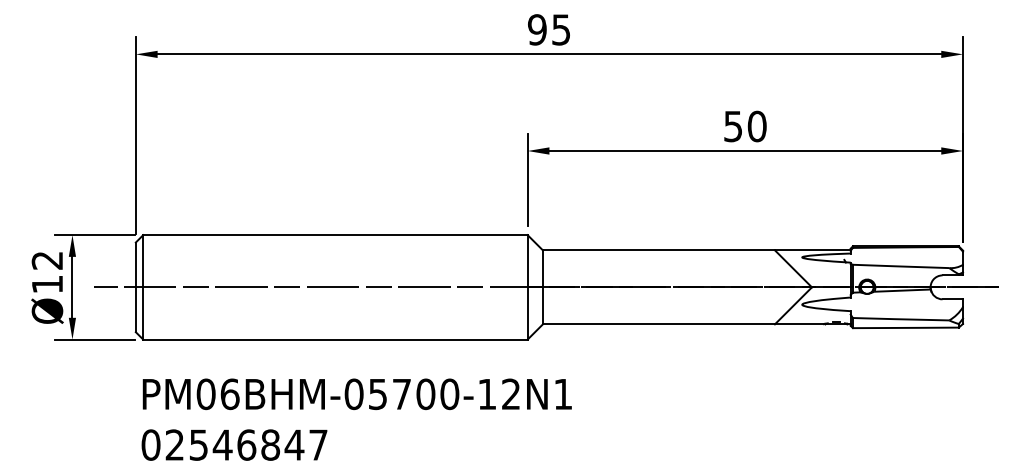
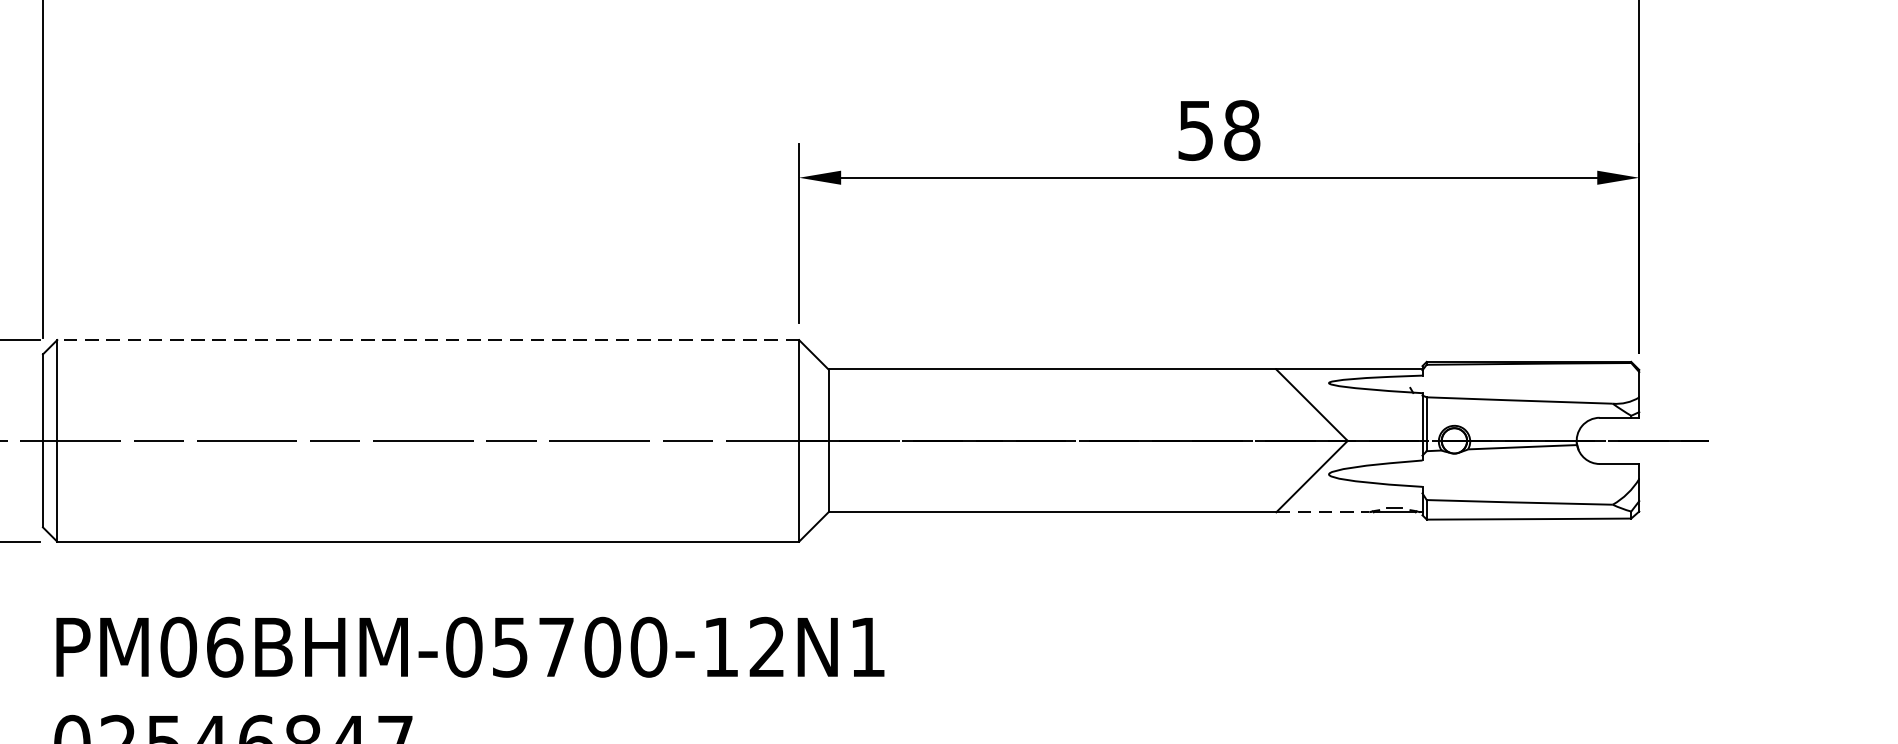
text: (756, 126) -> (1240, 130), 50 -> 58
line: (334, 235) -> (426, 340), solid -> dashed
line: (799, 324) -> (1323, 512), solid -> dashed

